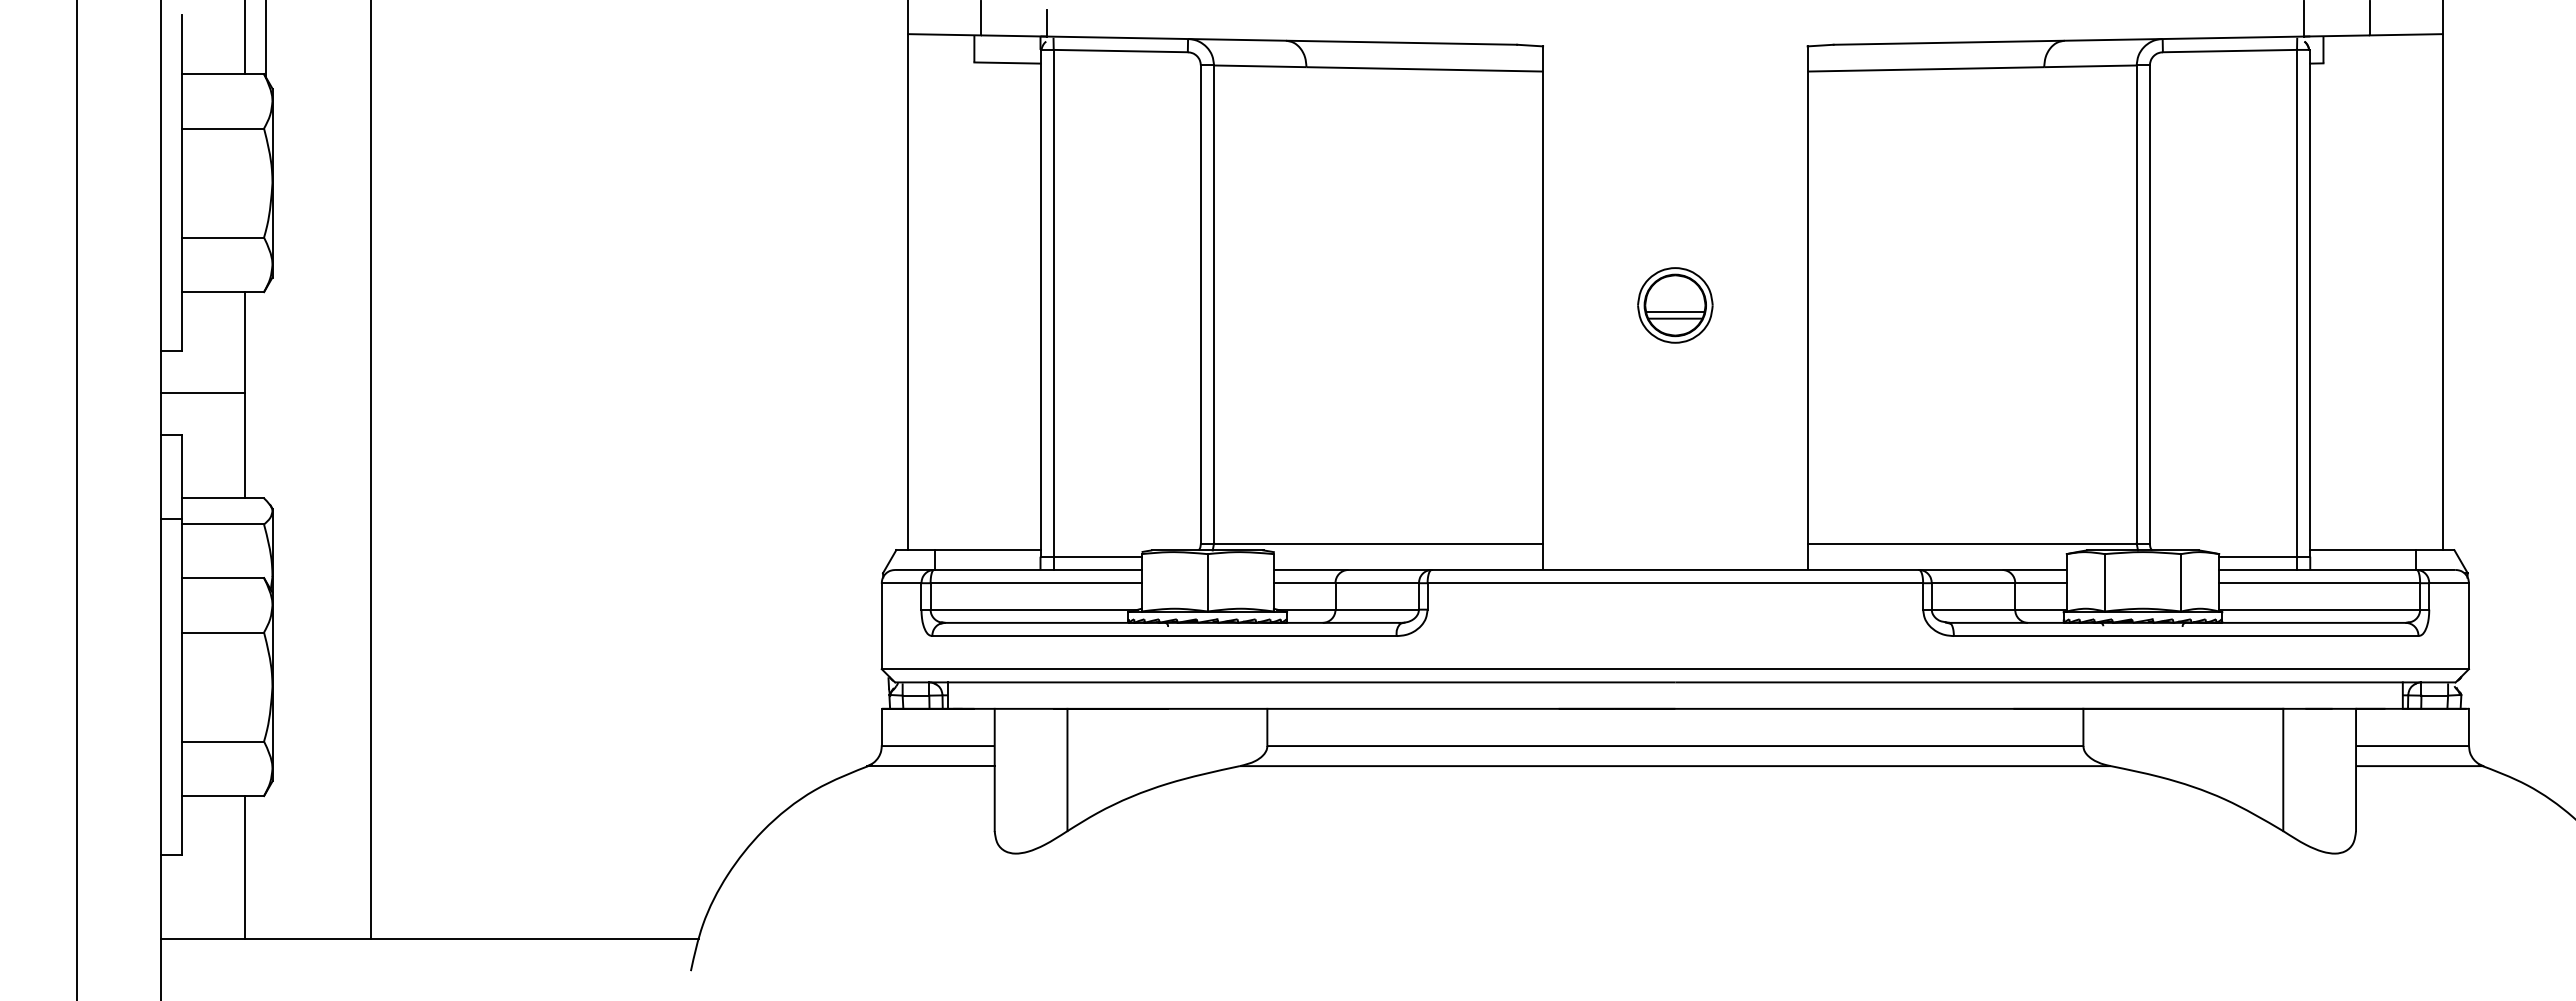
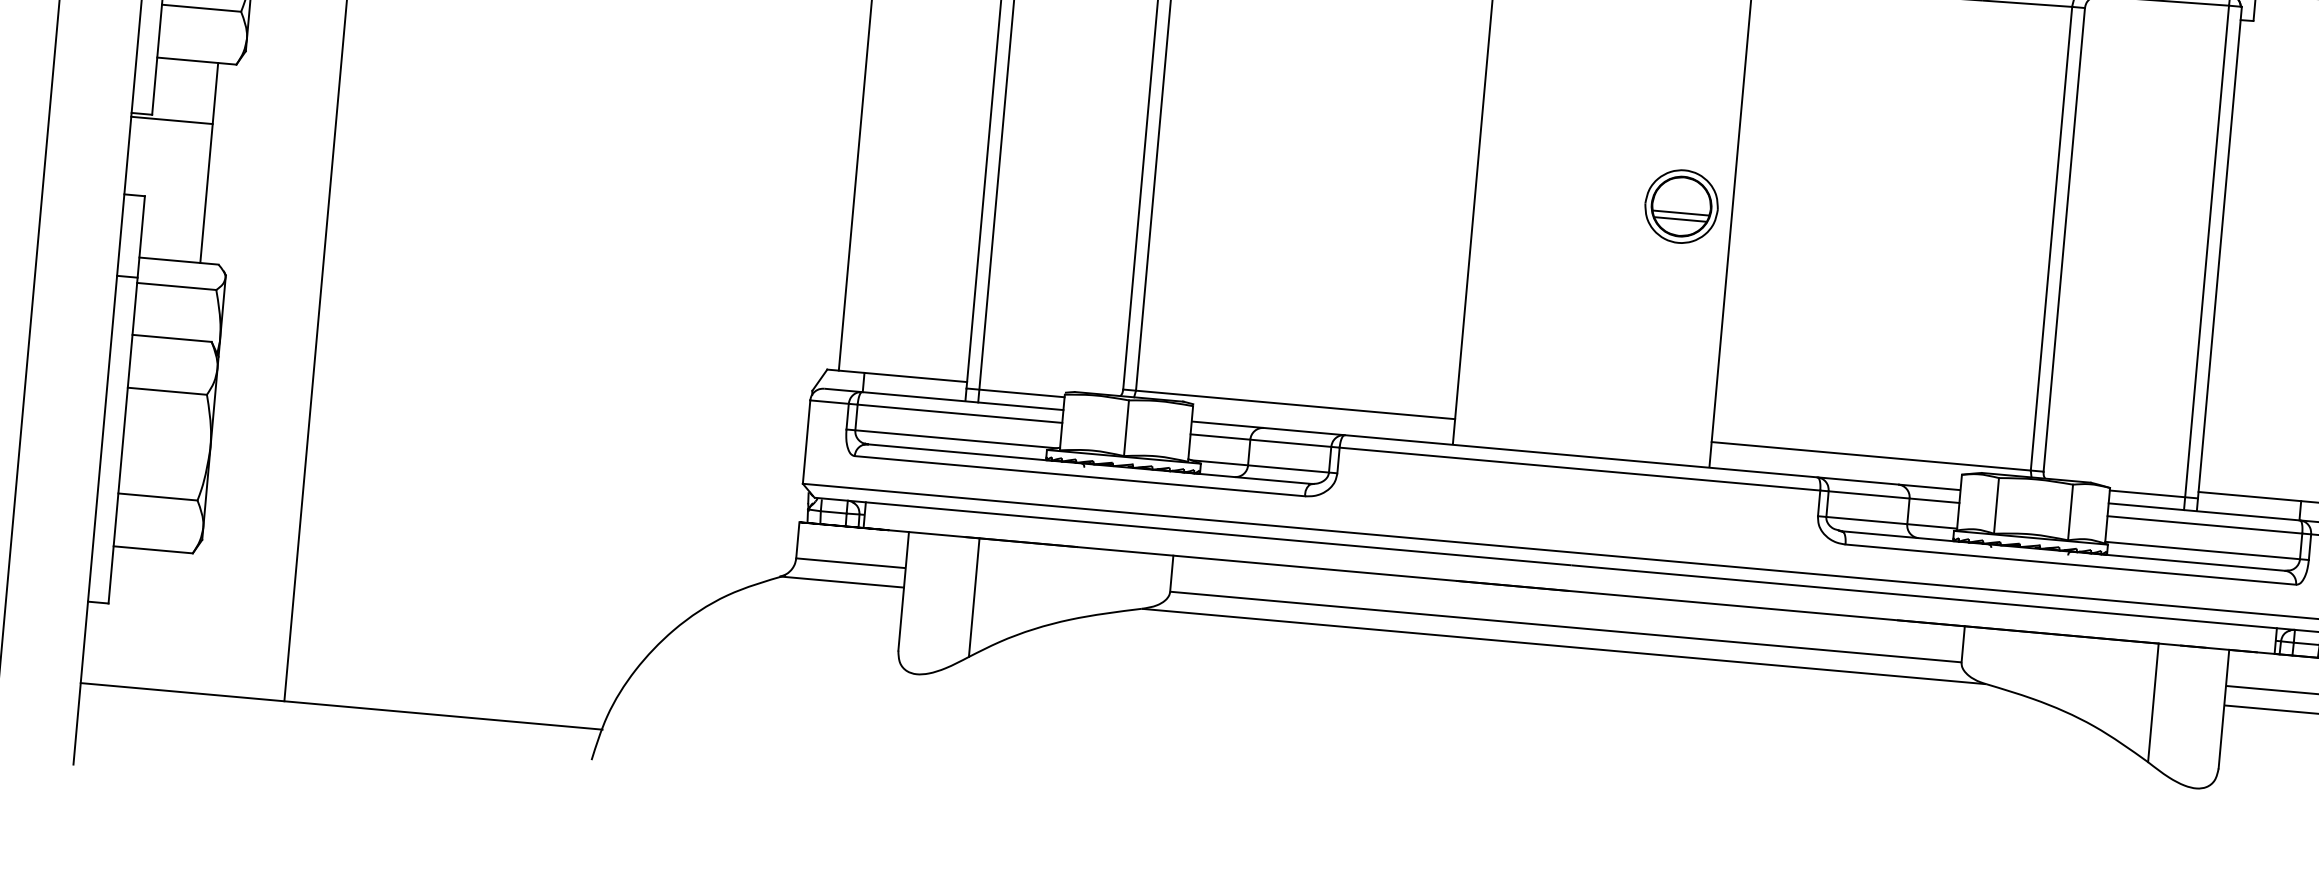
part: (1675, 305) -> (1681, 206), moved
line: (203, 393) -> (172, 120), moved
line: (245, 867) -> (168, 621), removed

